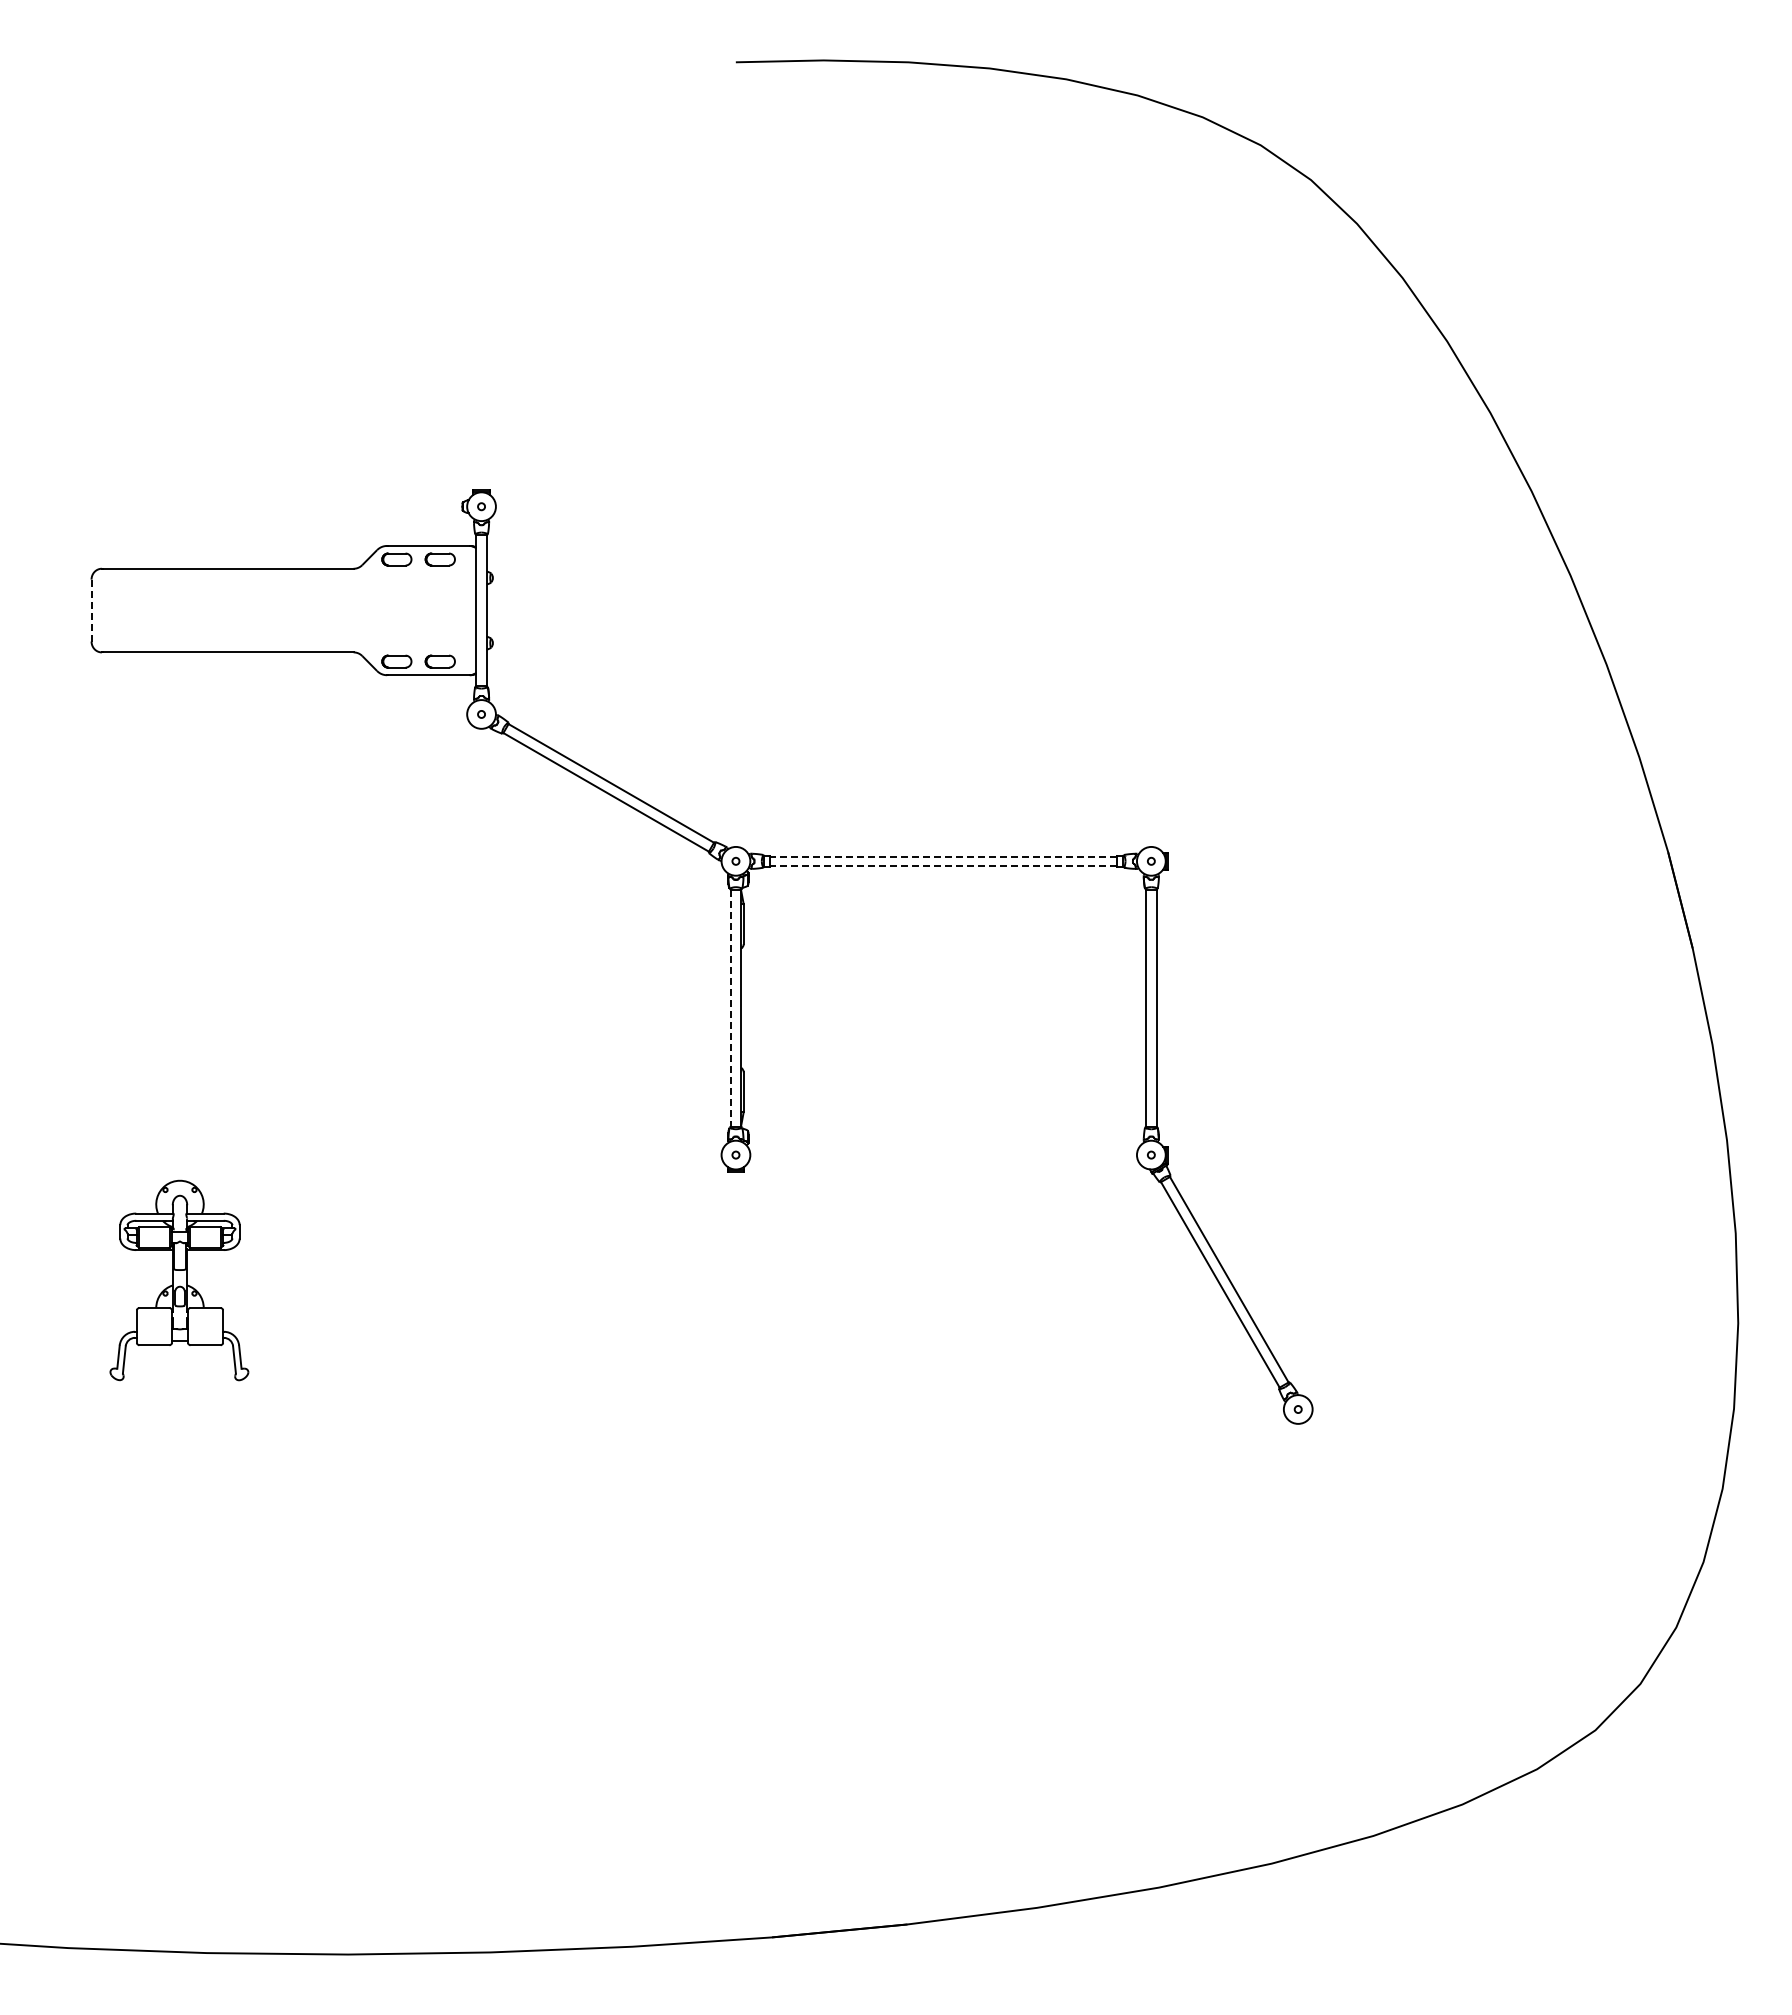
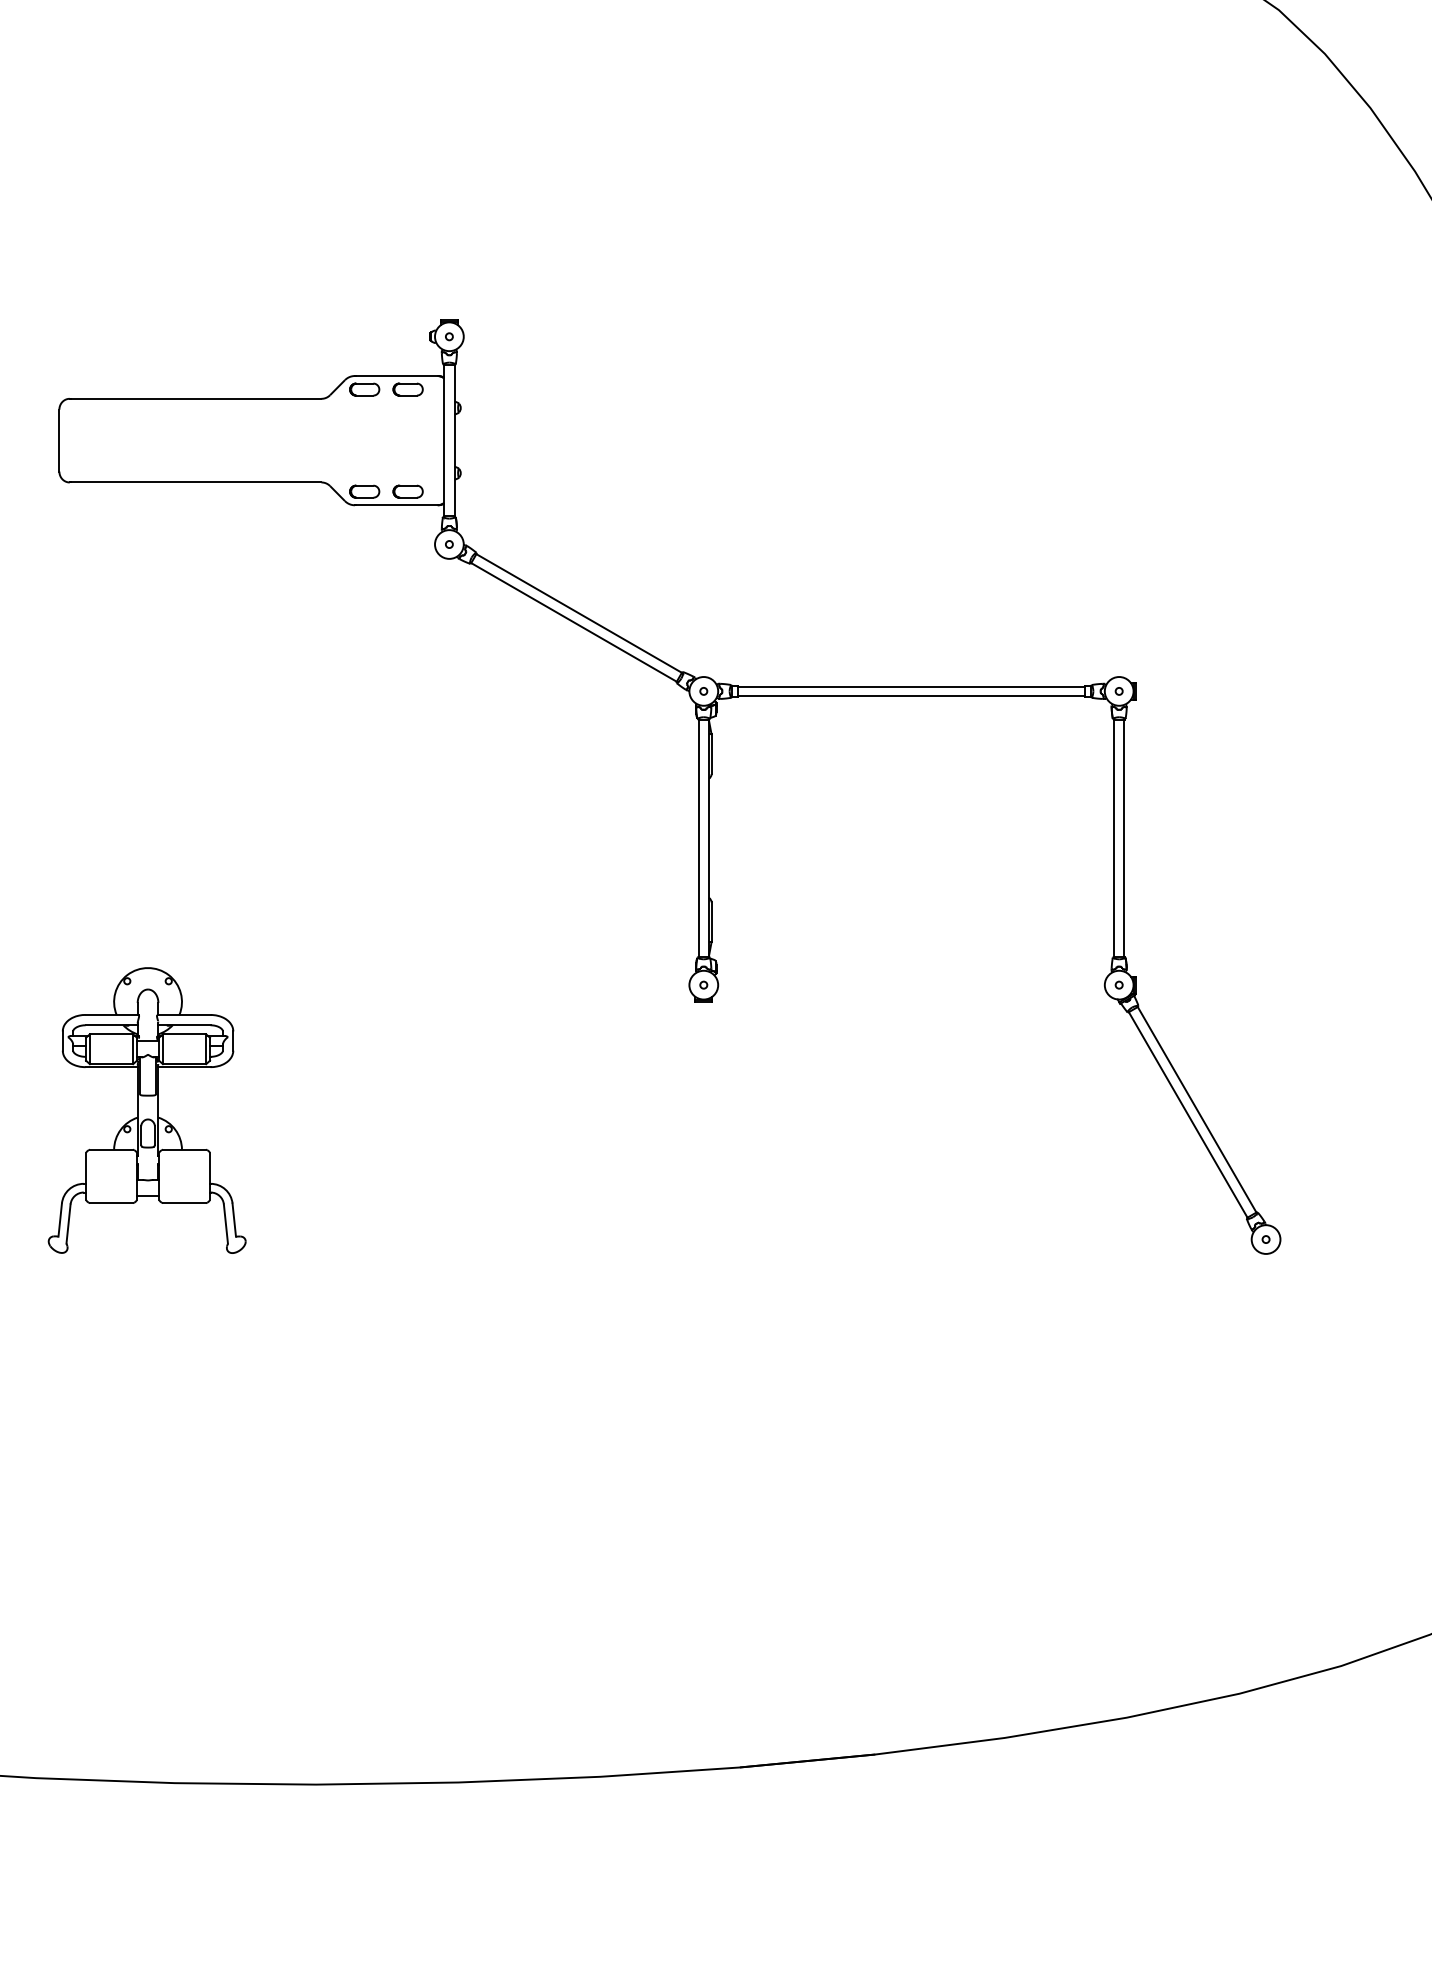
line: (91, 610) -> (59, 440), dashed -> solid
line: (943, 857) -> (911, 687), dashed -> solid
line: (943, 865) -> (911, 695), dashed -> solid
line: (730, 1008) -> (698, 838), dashed -> solid
part: (179, 1280) -> (147, 1110), size x1.43

